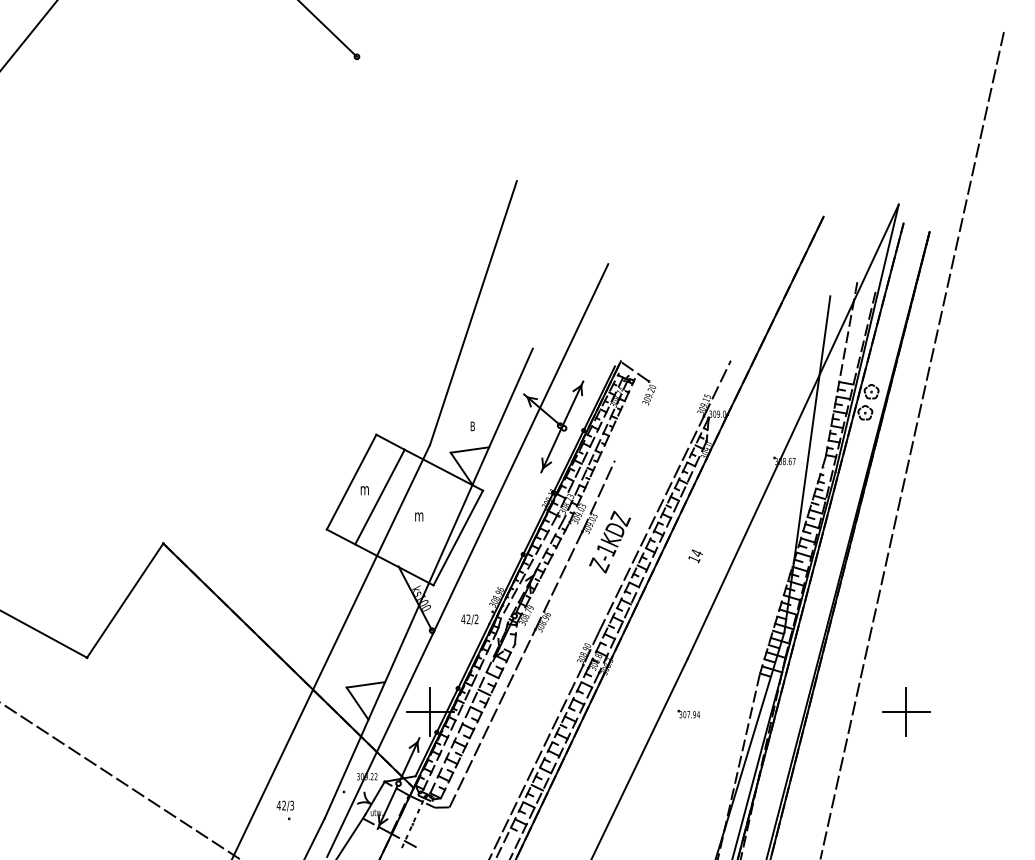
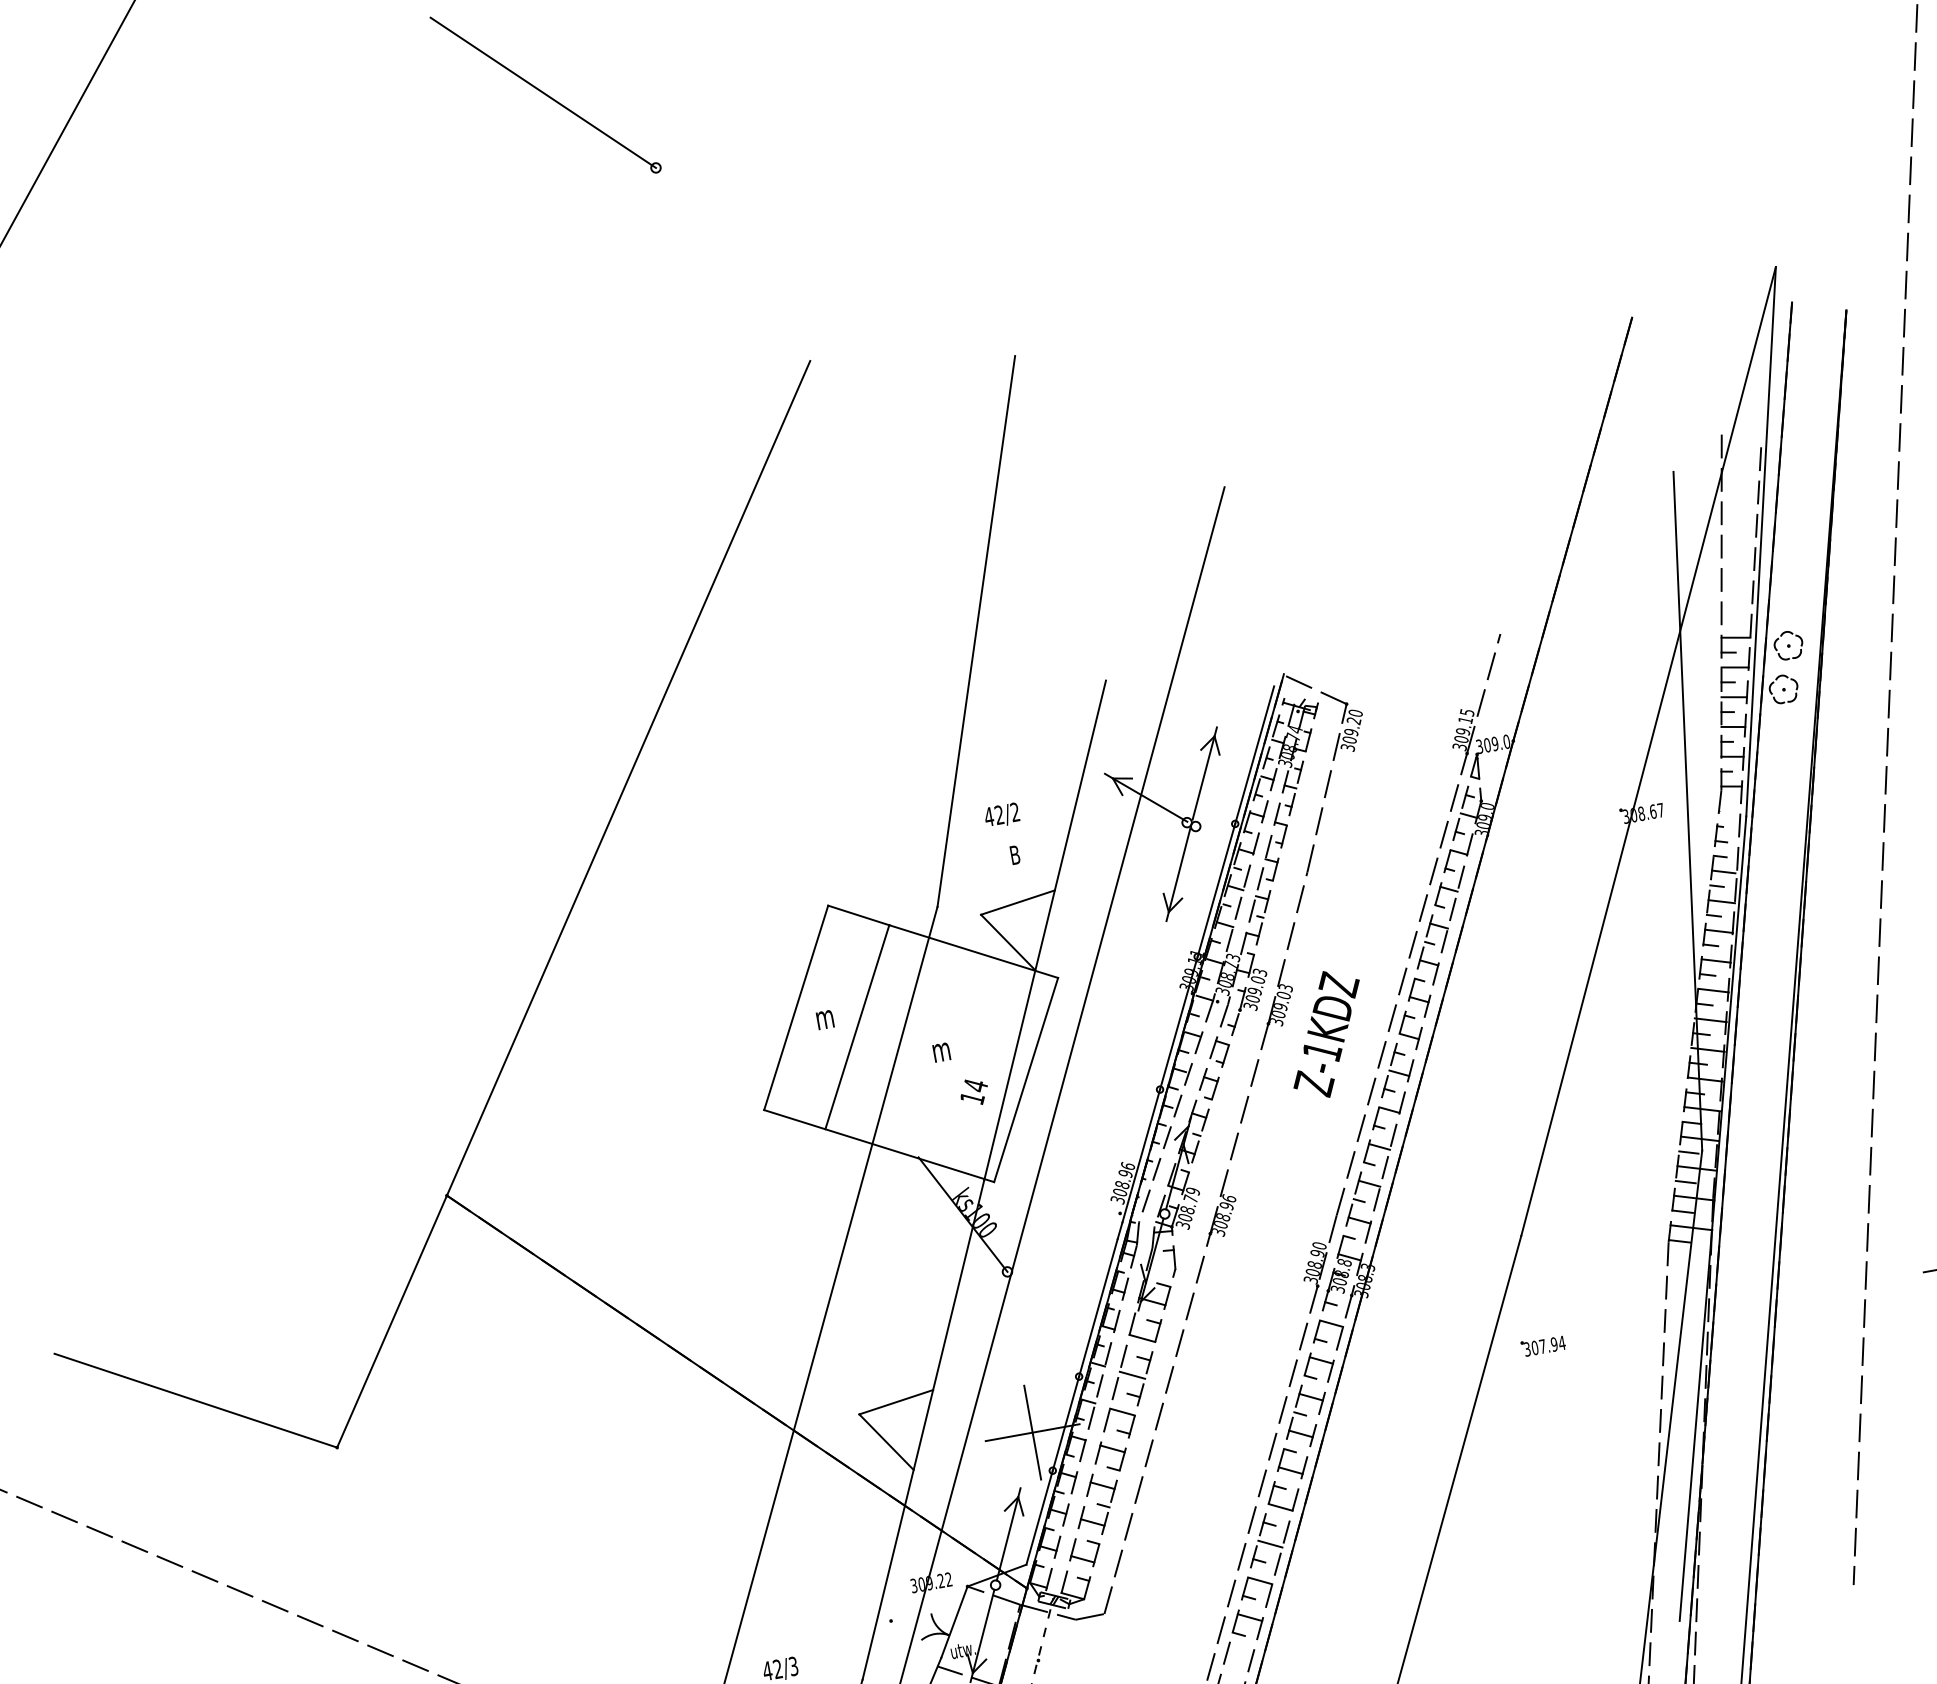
line: (289, 354) -> (628, 778), added
line: (631, 420) -> (1325, 787), added
text: (695, 556) -> (973, 1092), moved
text: (469, 619) -> (1001, 815), moved

